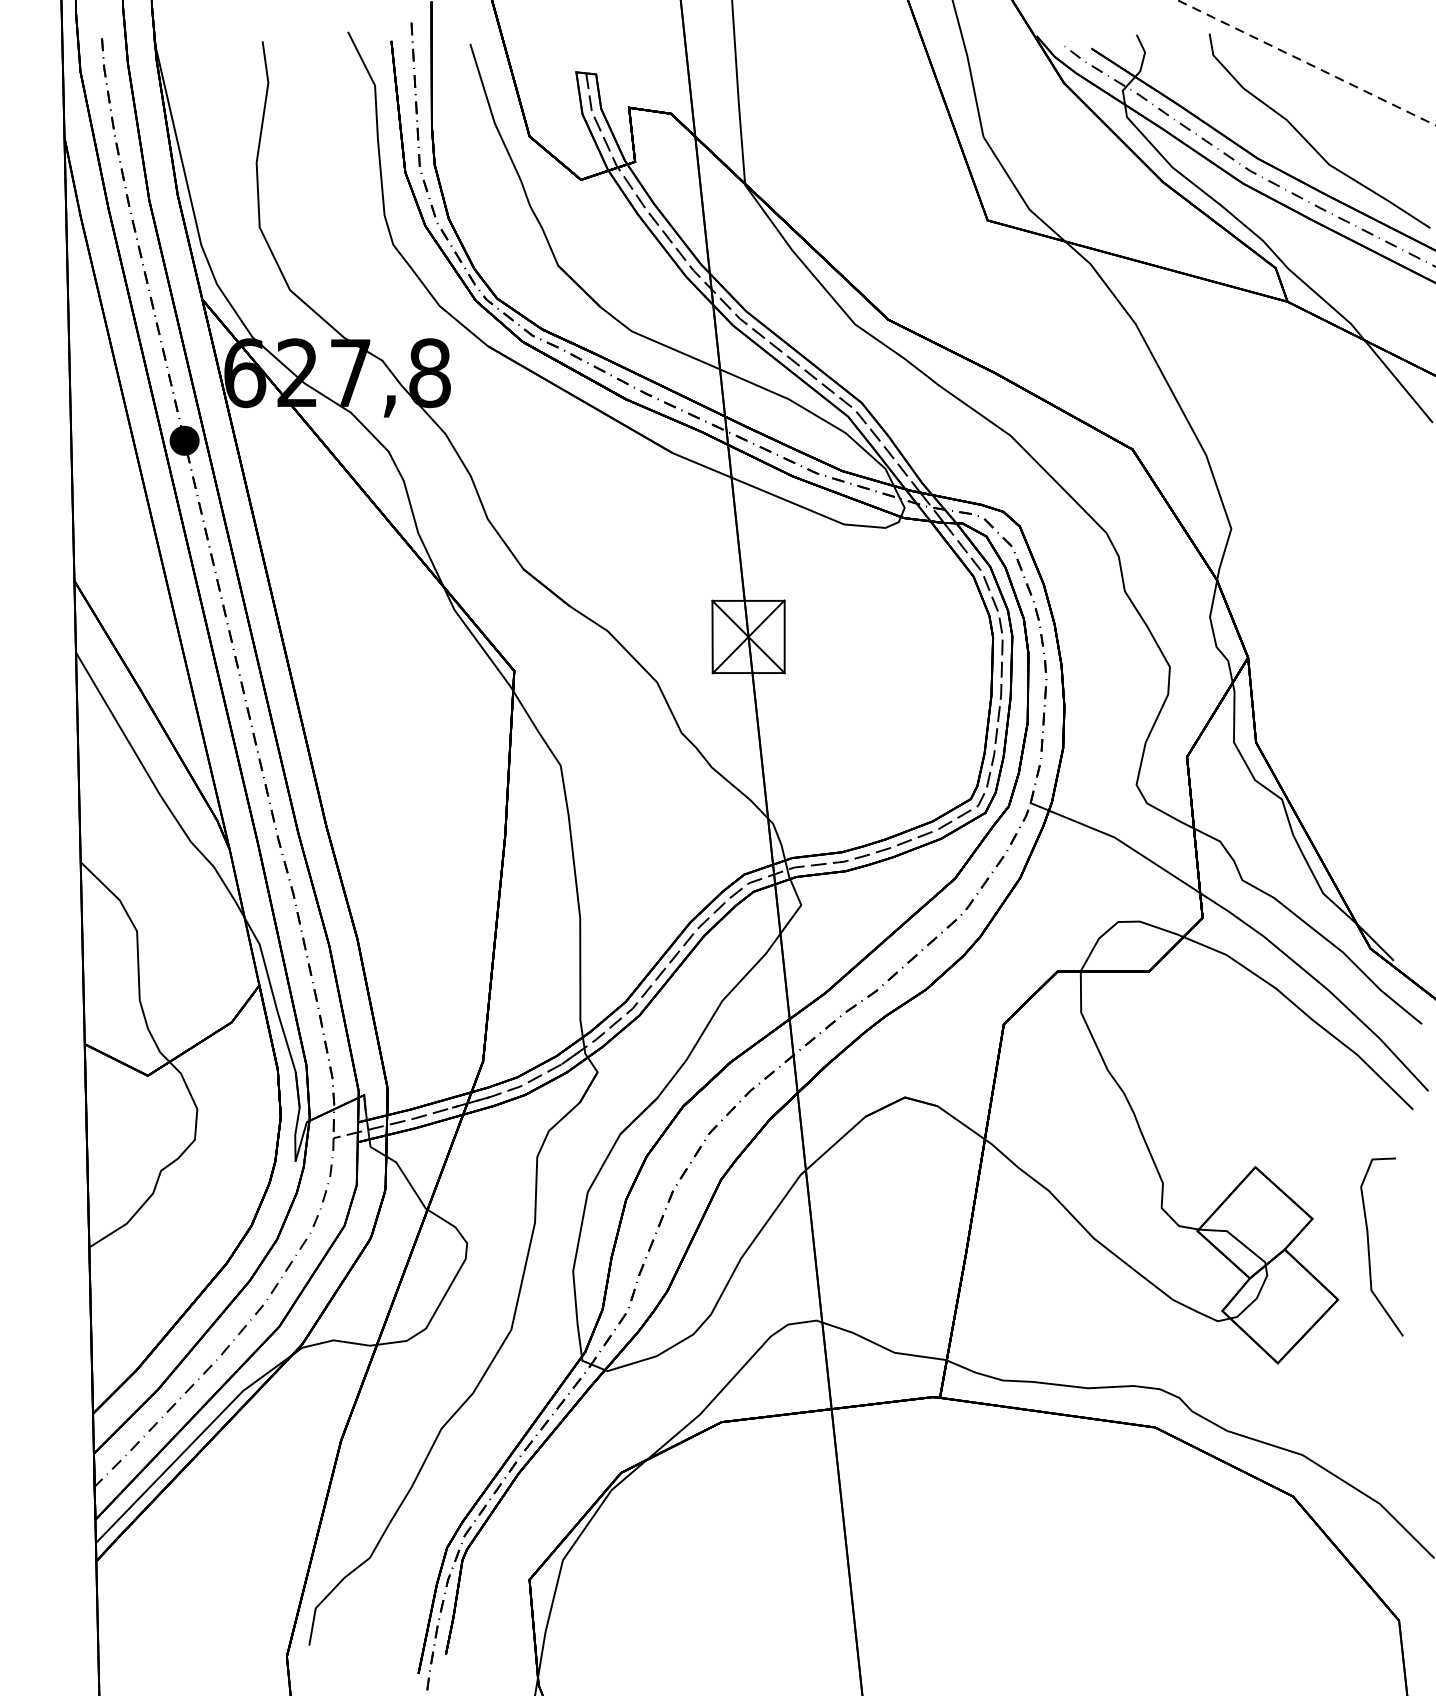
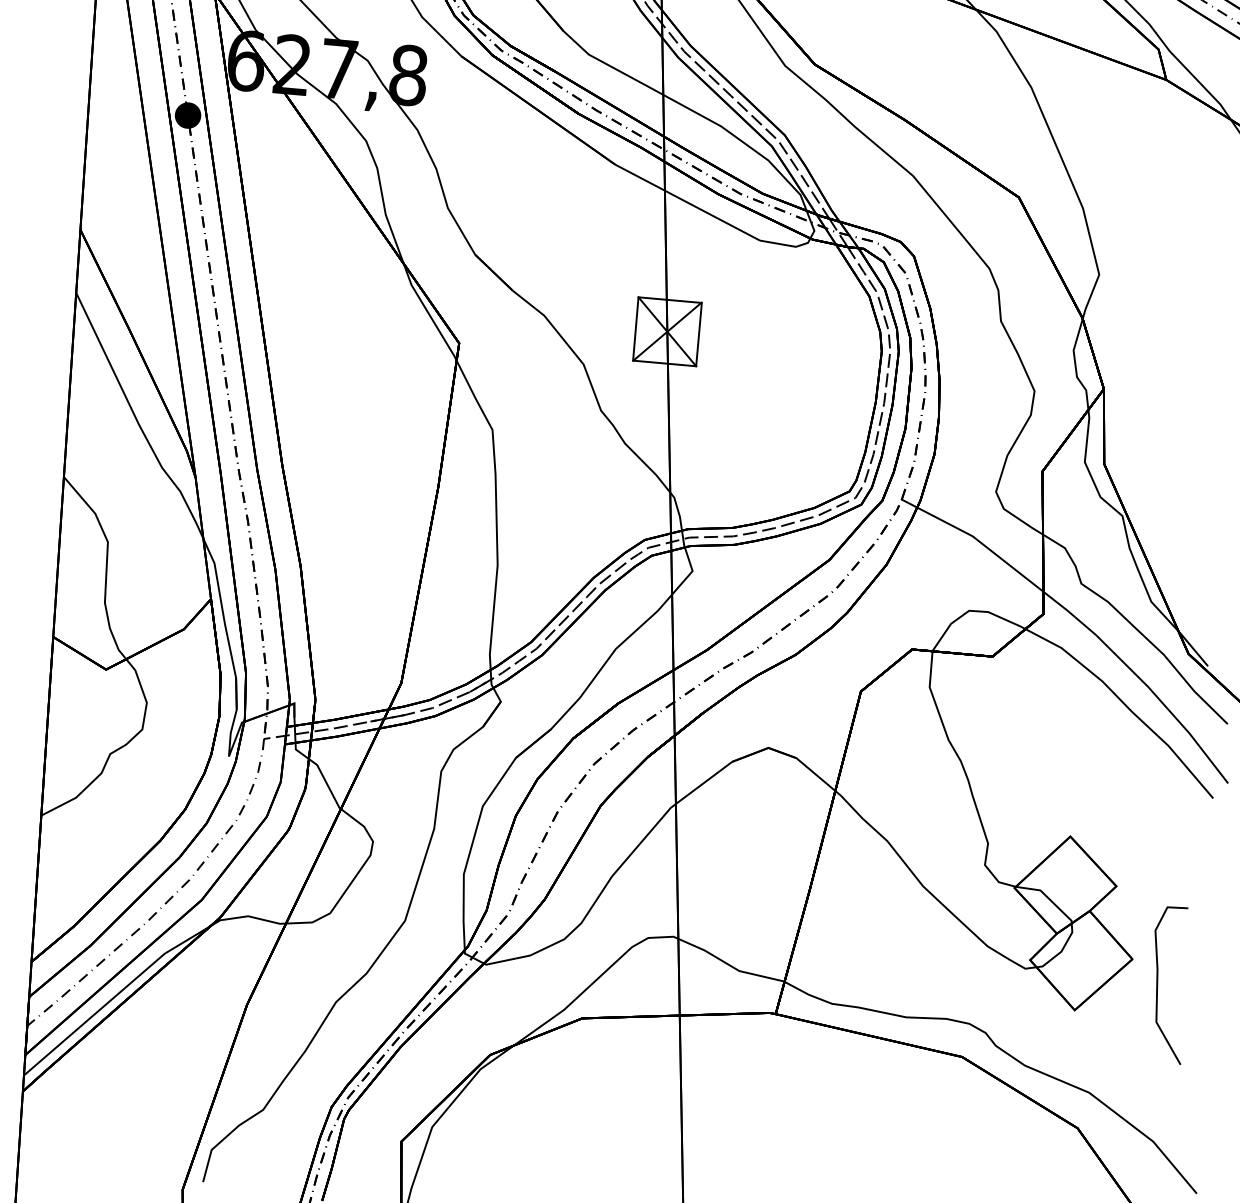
curve: (1369, 1246) -> (1158, 983), moved

